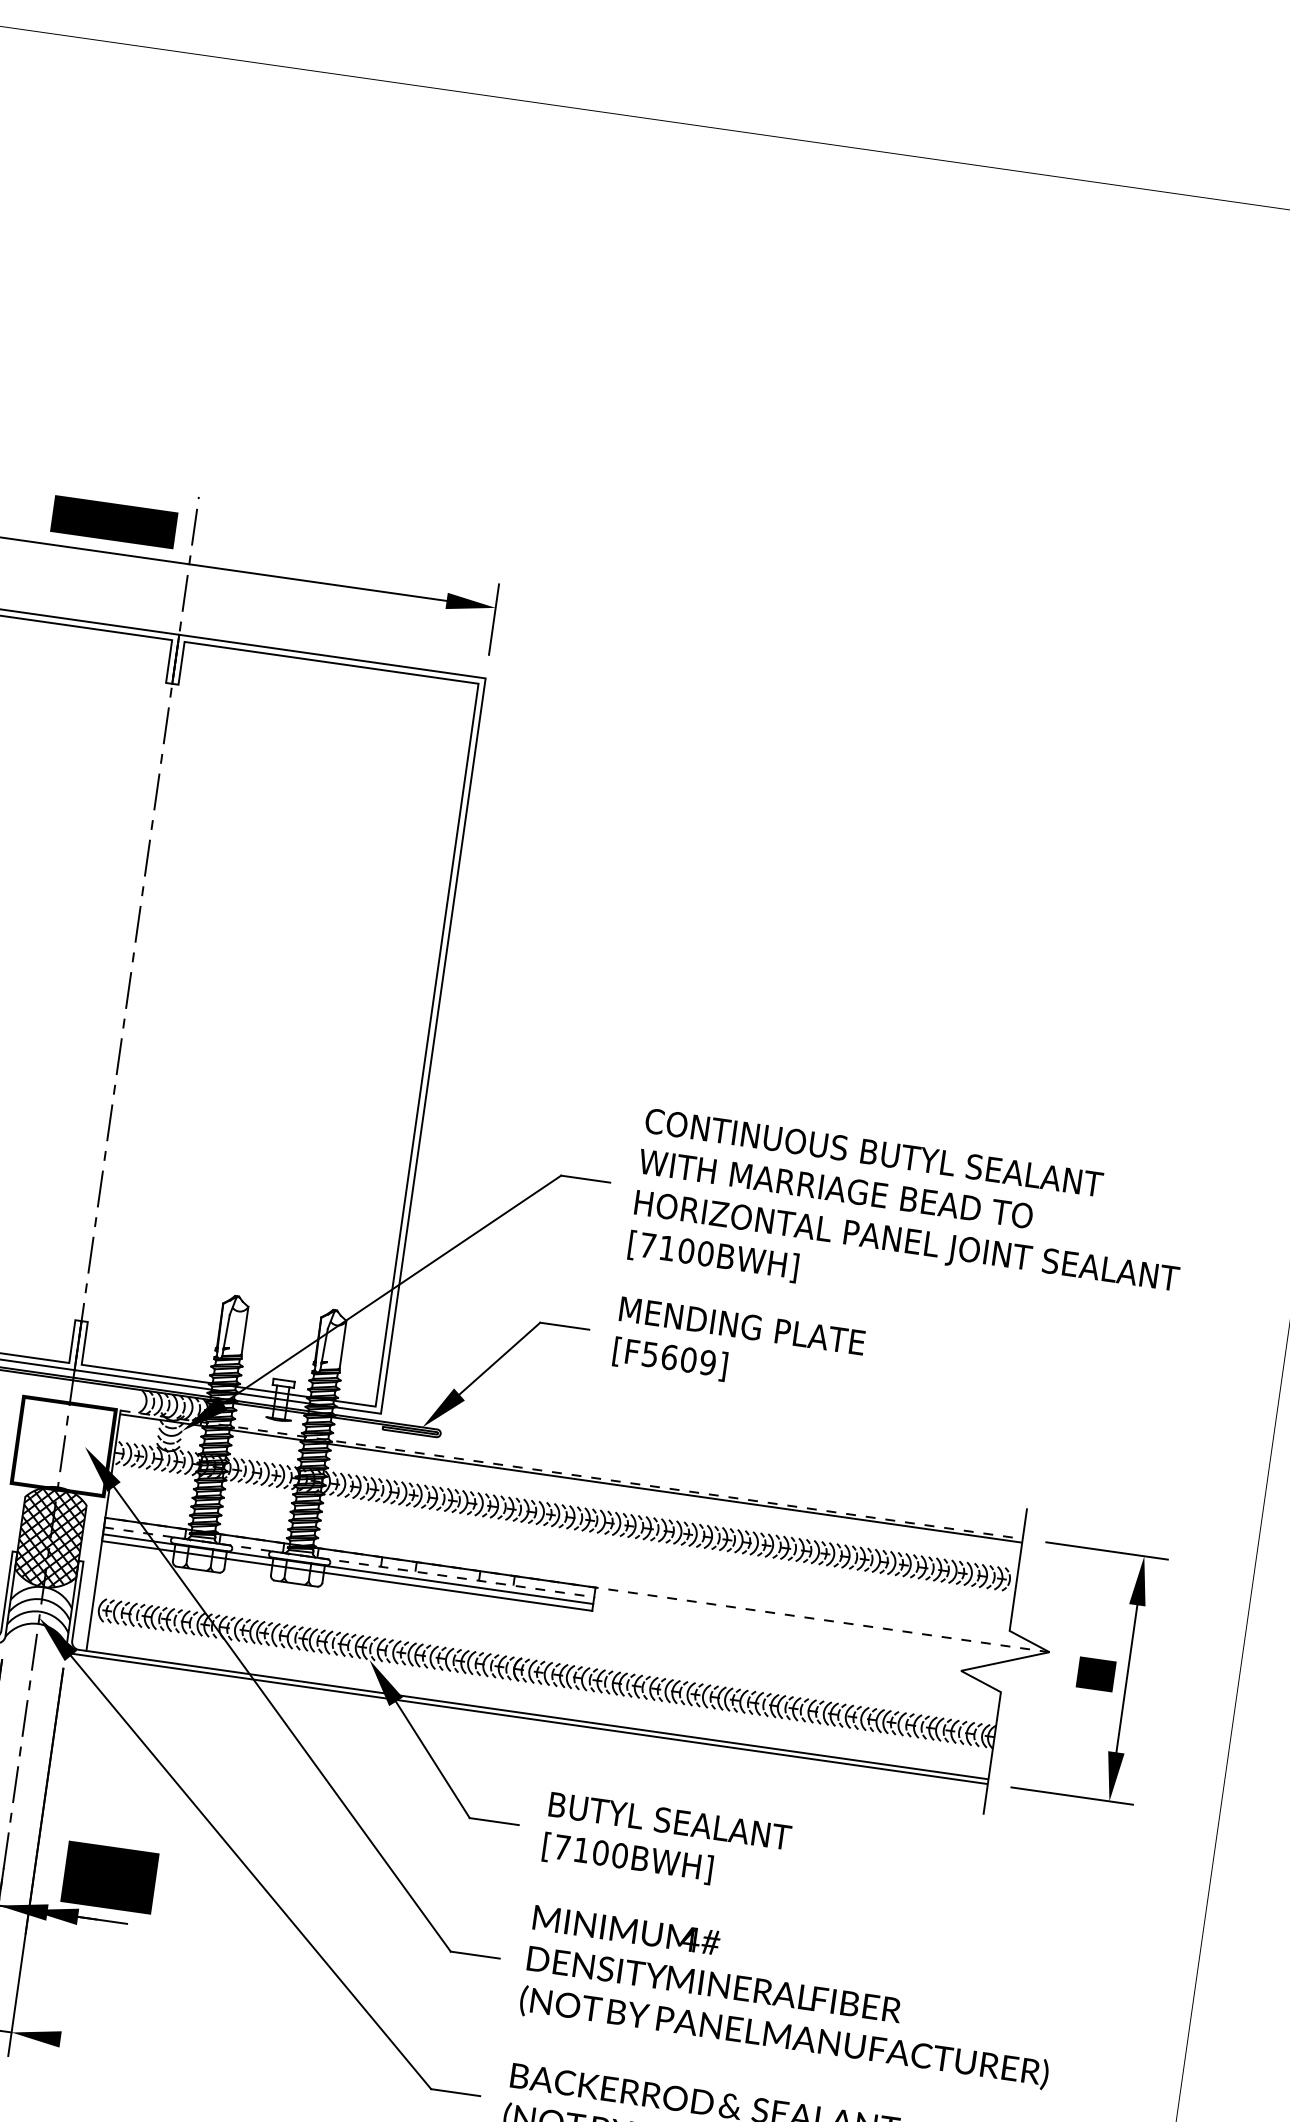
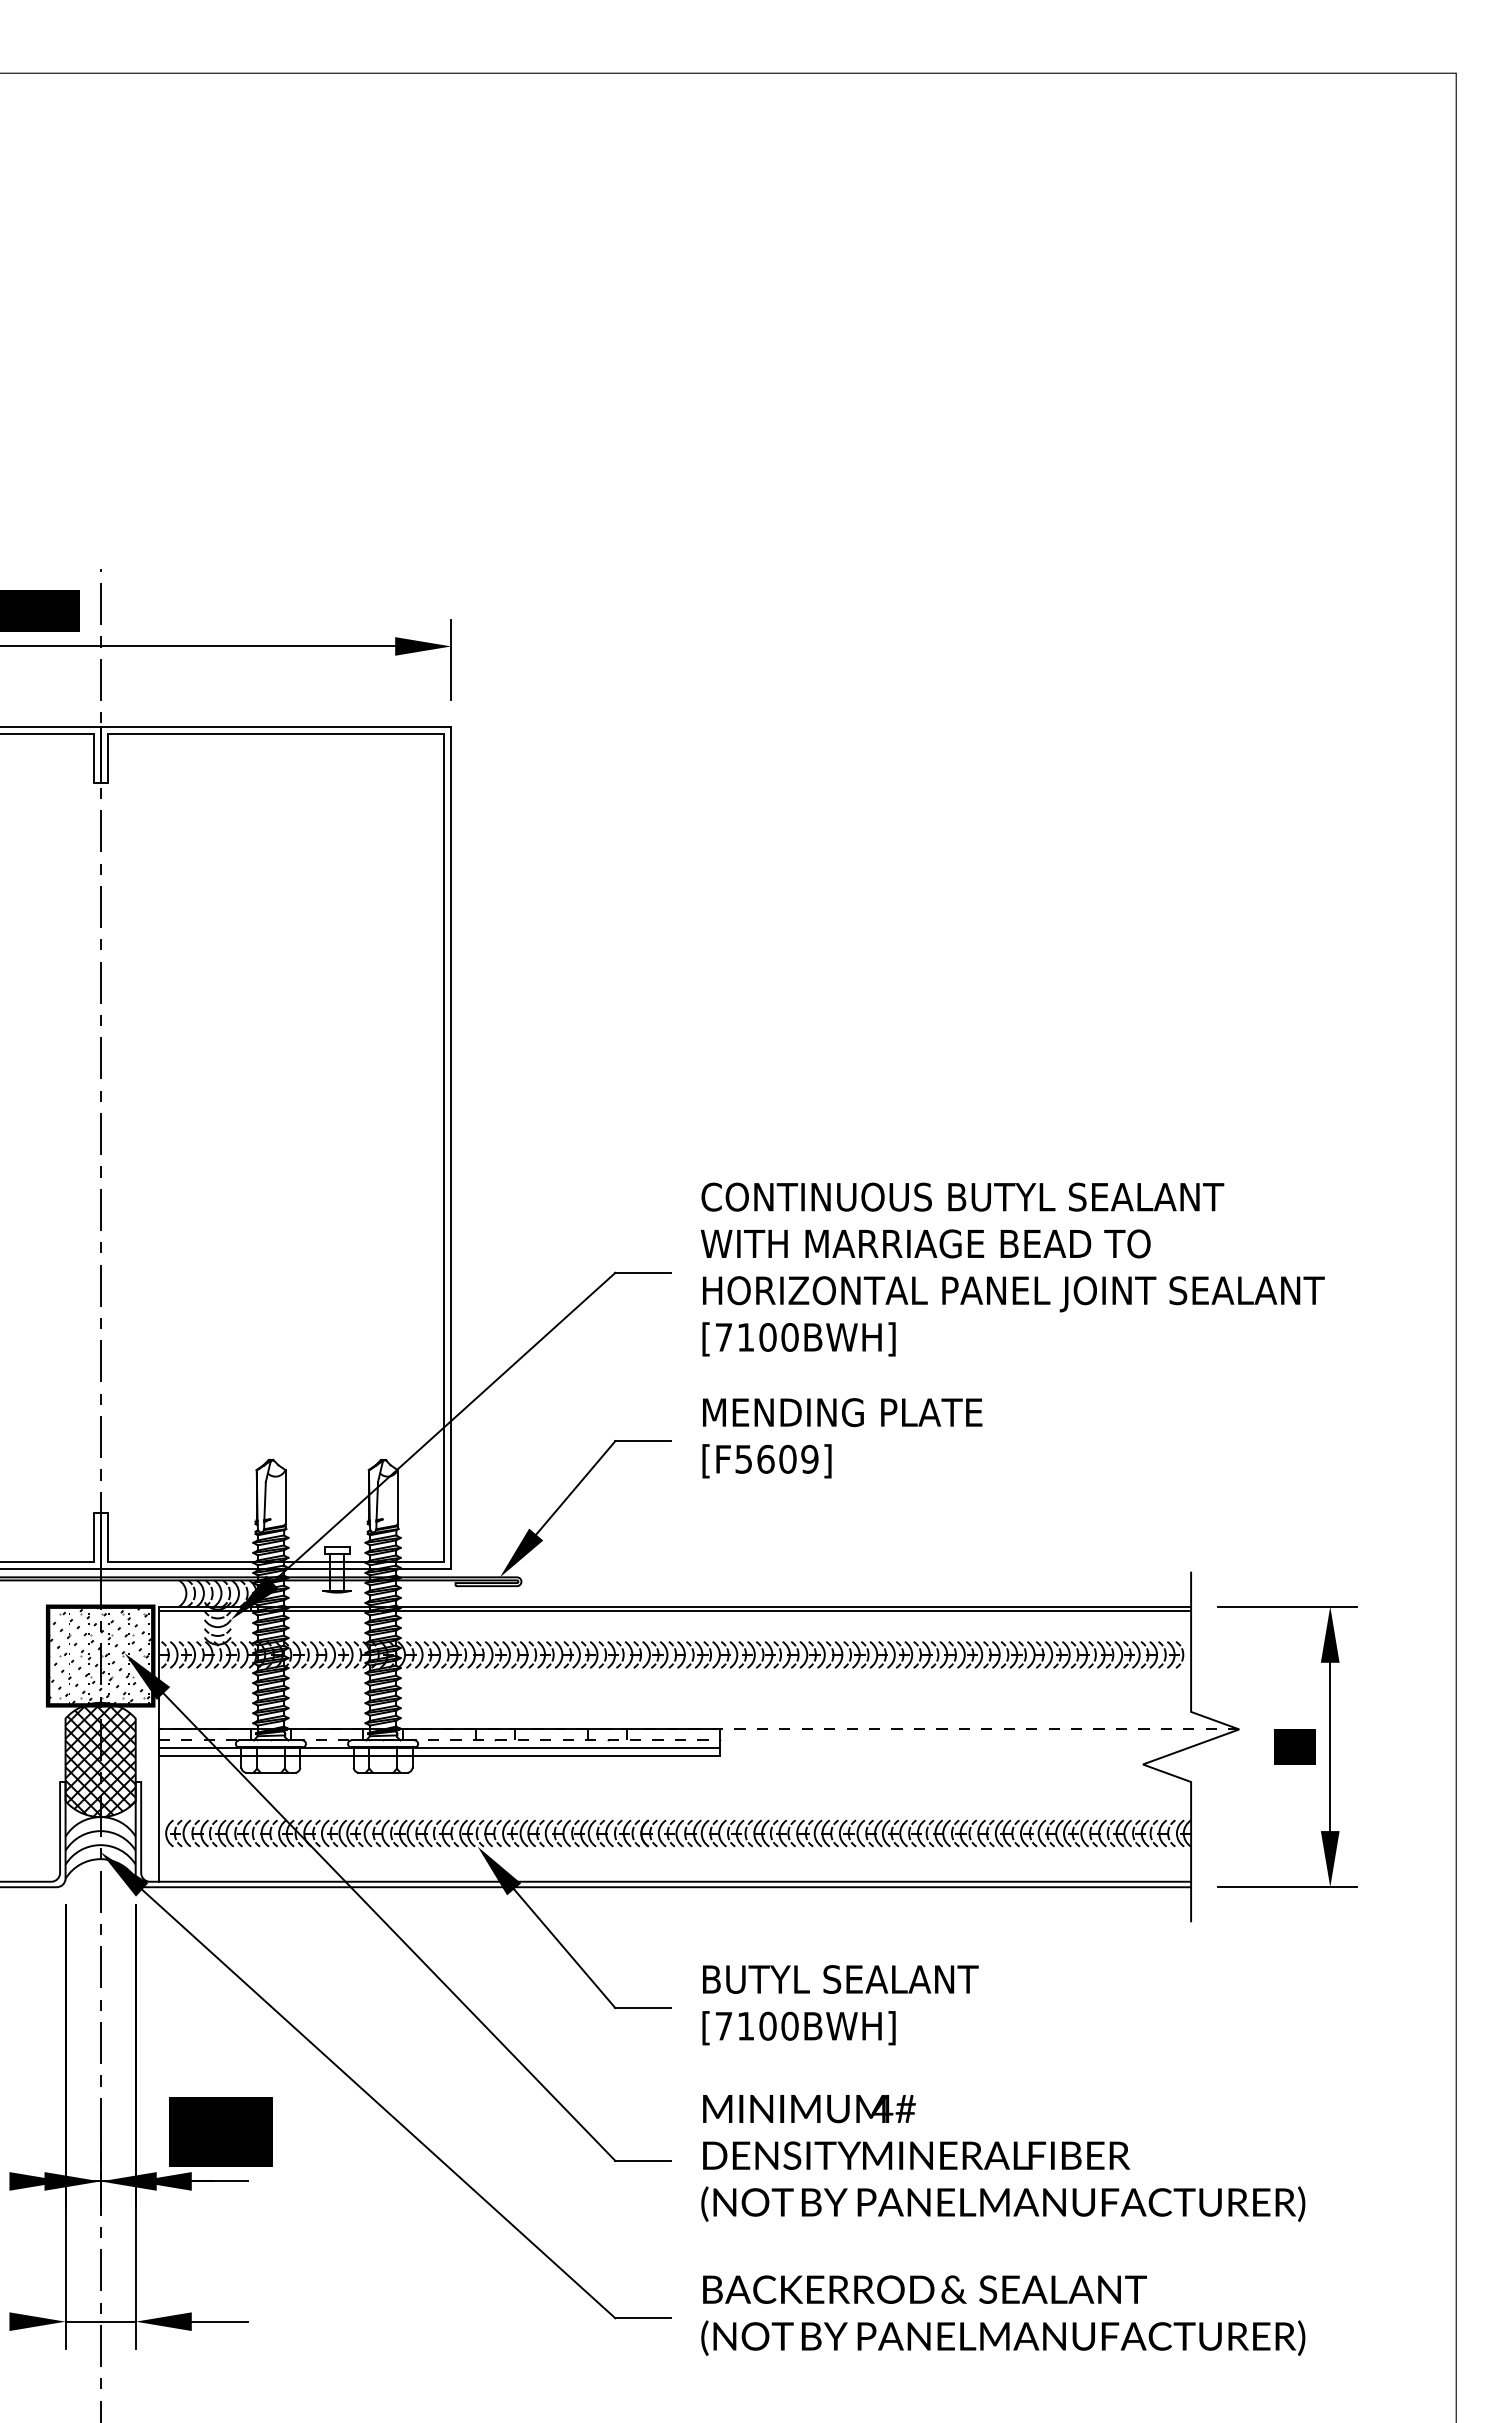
hatch: (63, 1445) -> (100, 1655), added
line: (572, 1474) -> (675, 1606), dashed -> solid
line: (84, 2042) -> (219, 2321), added

